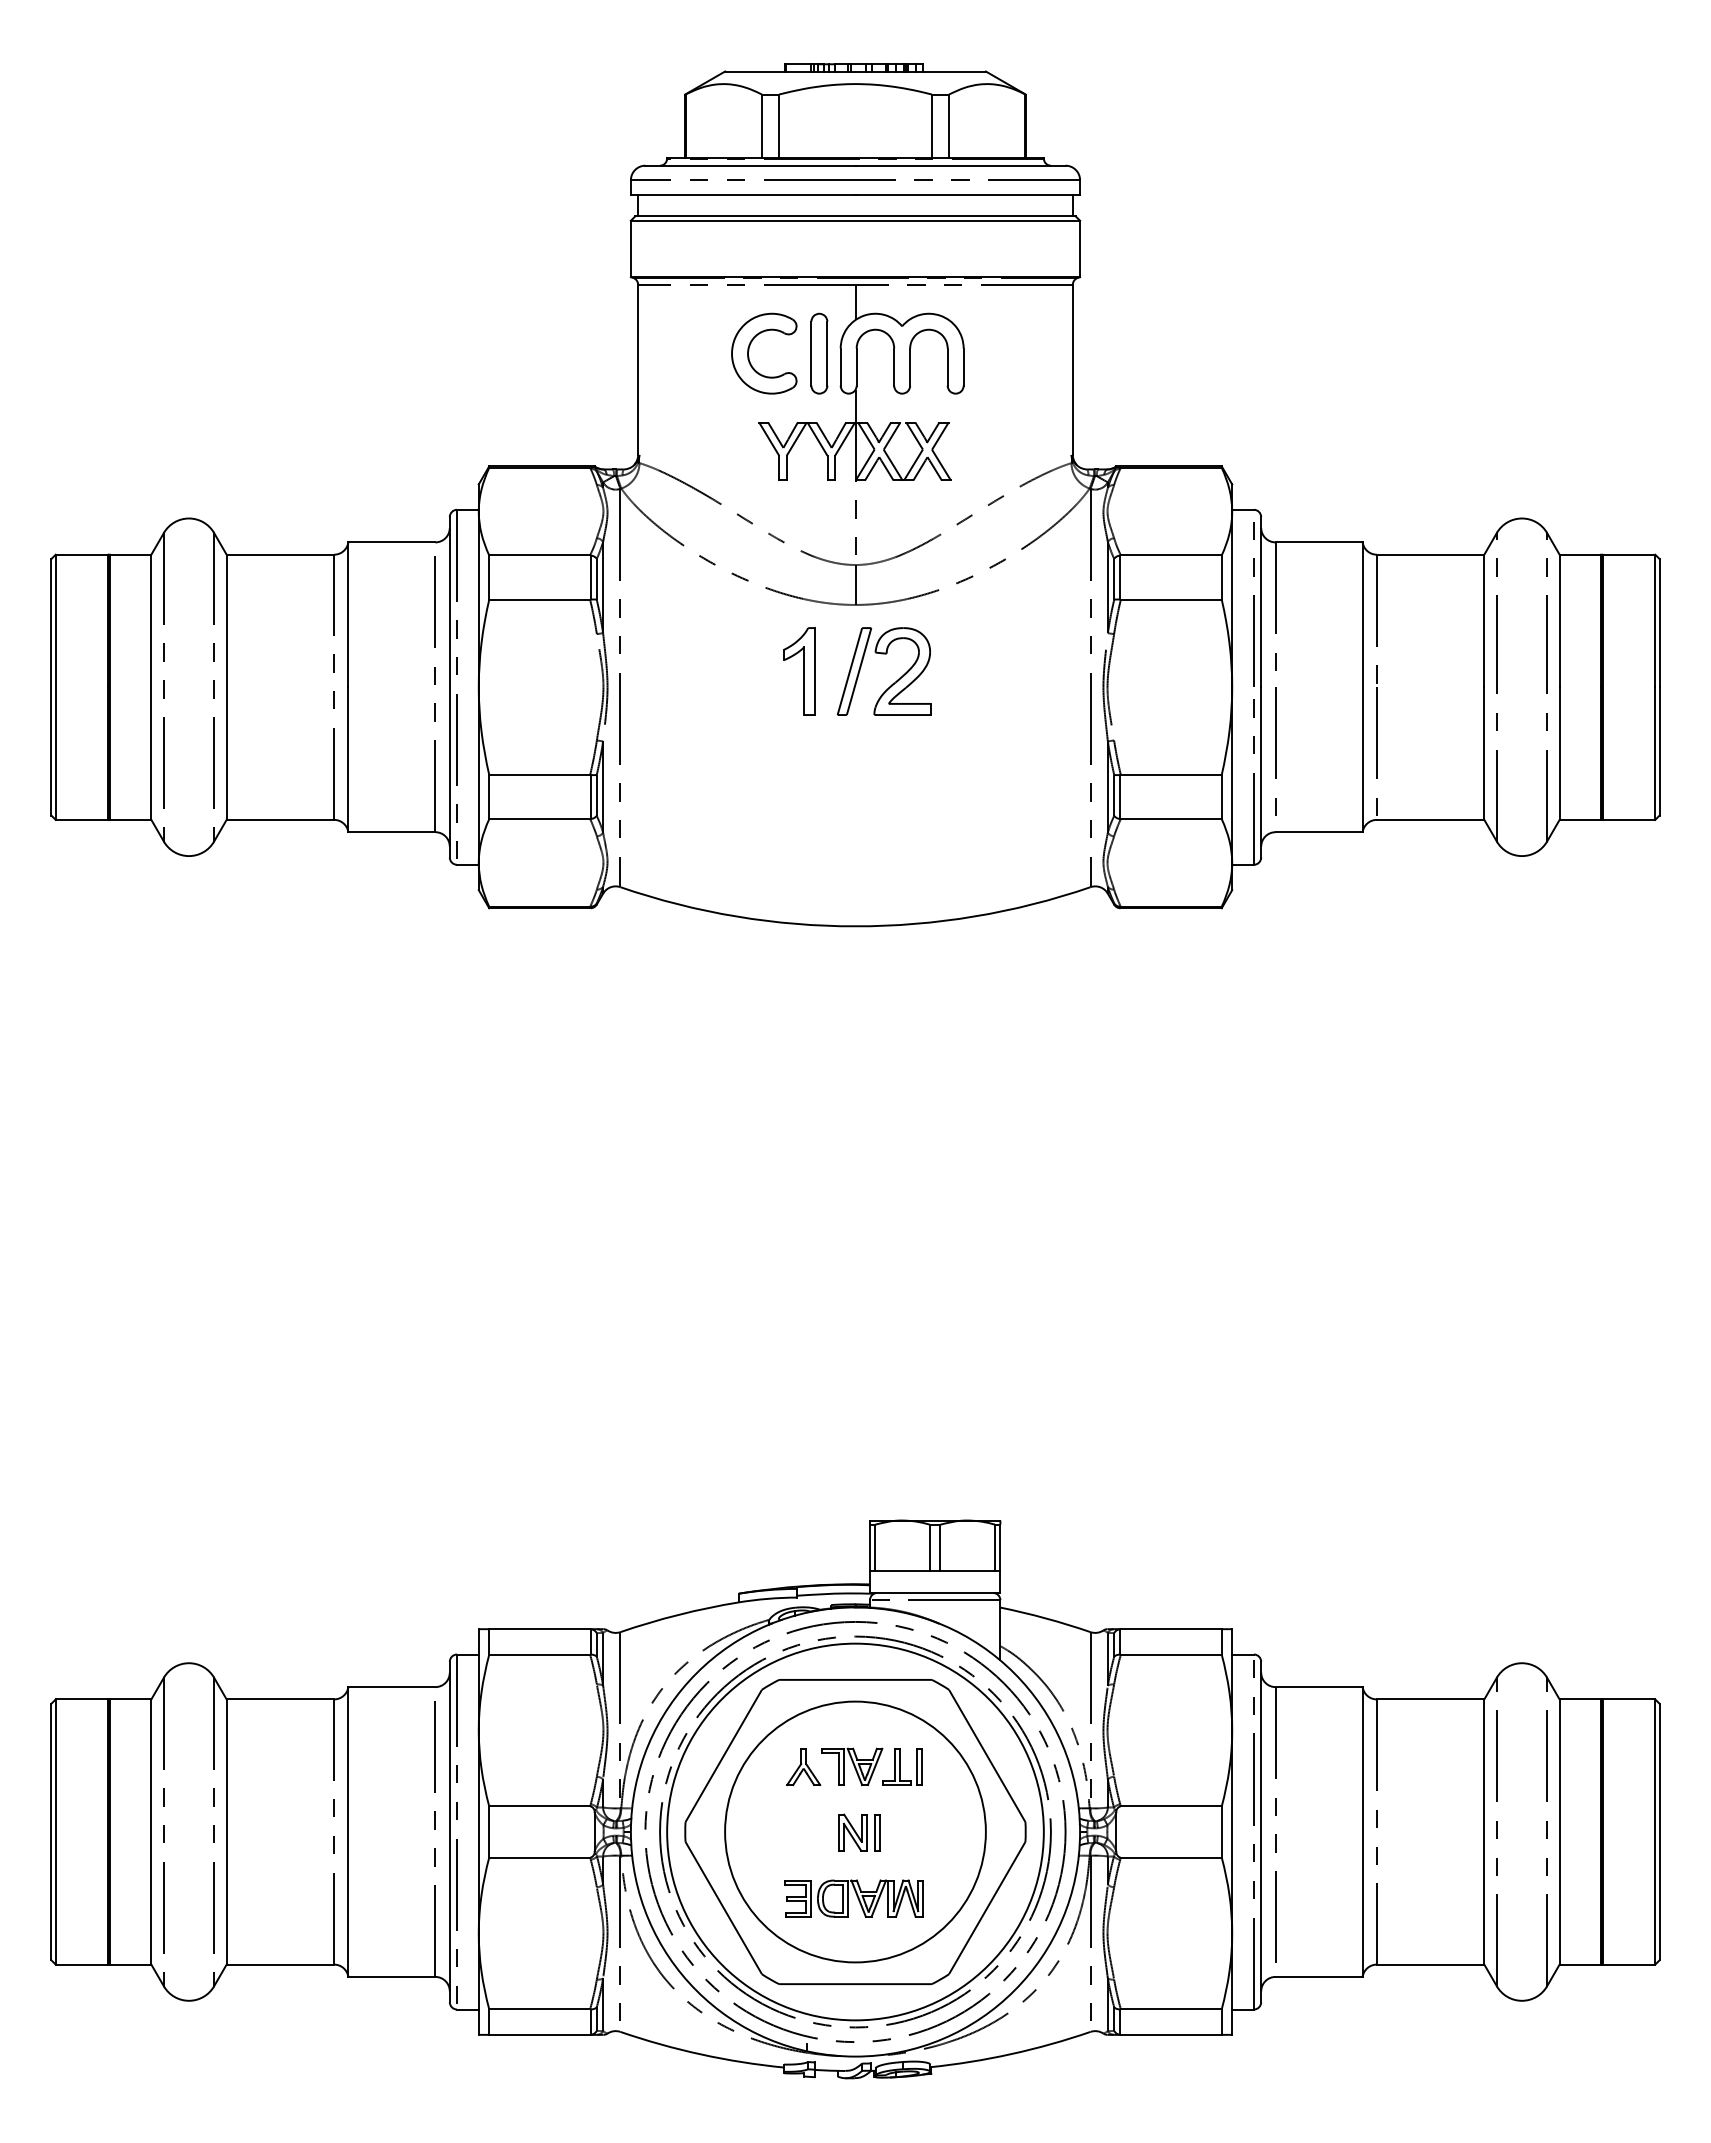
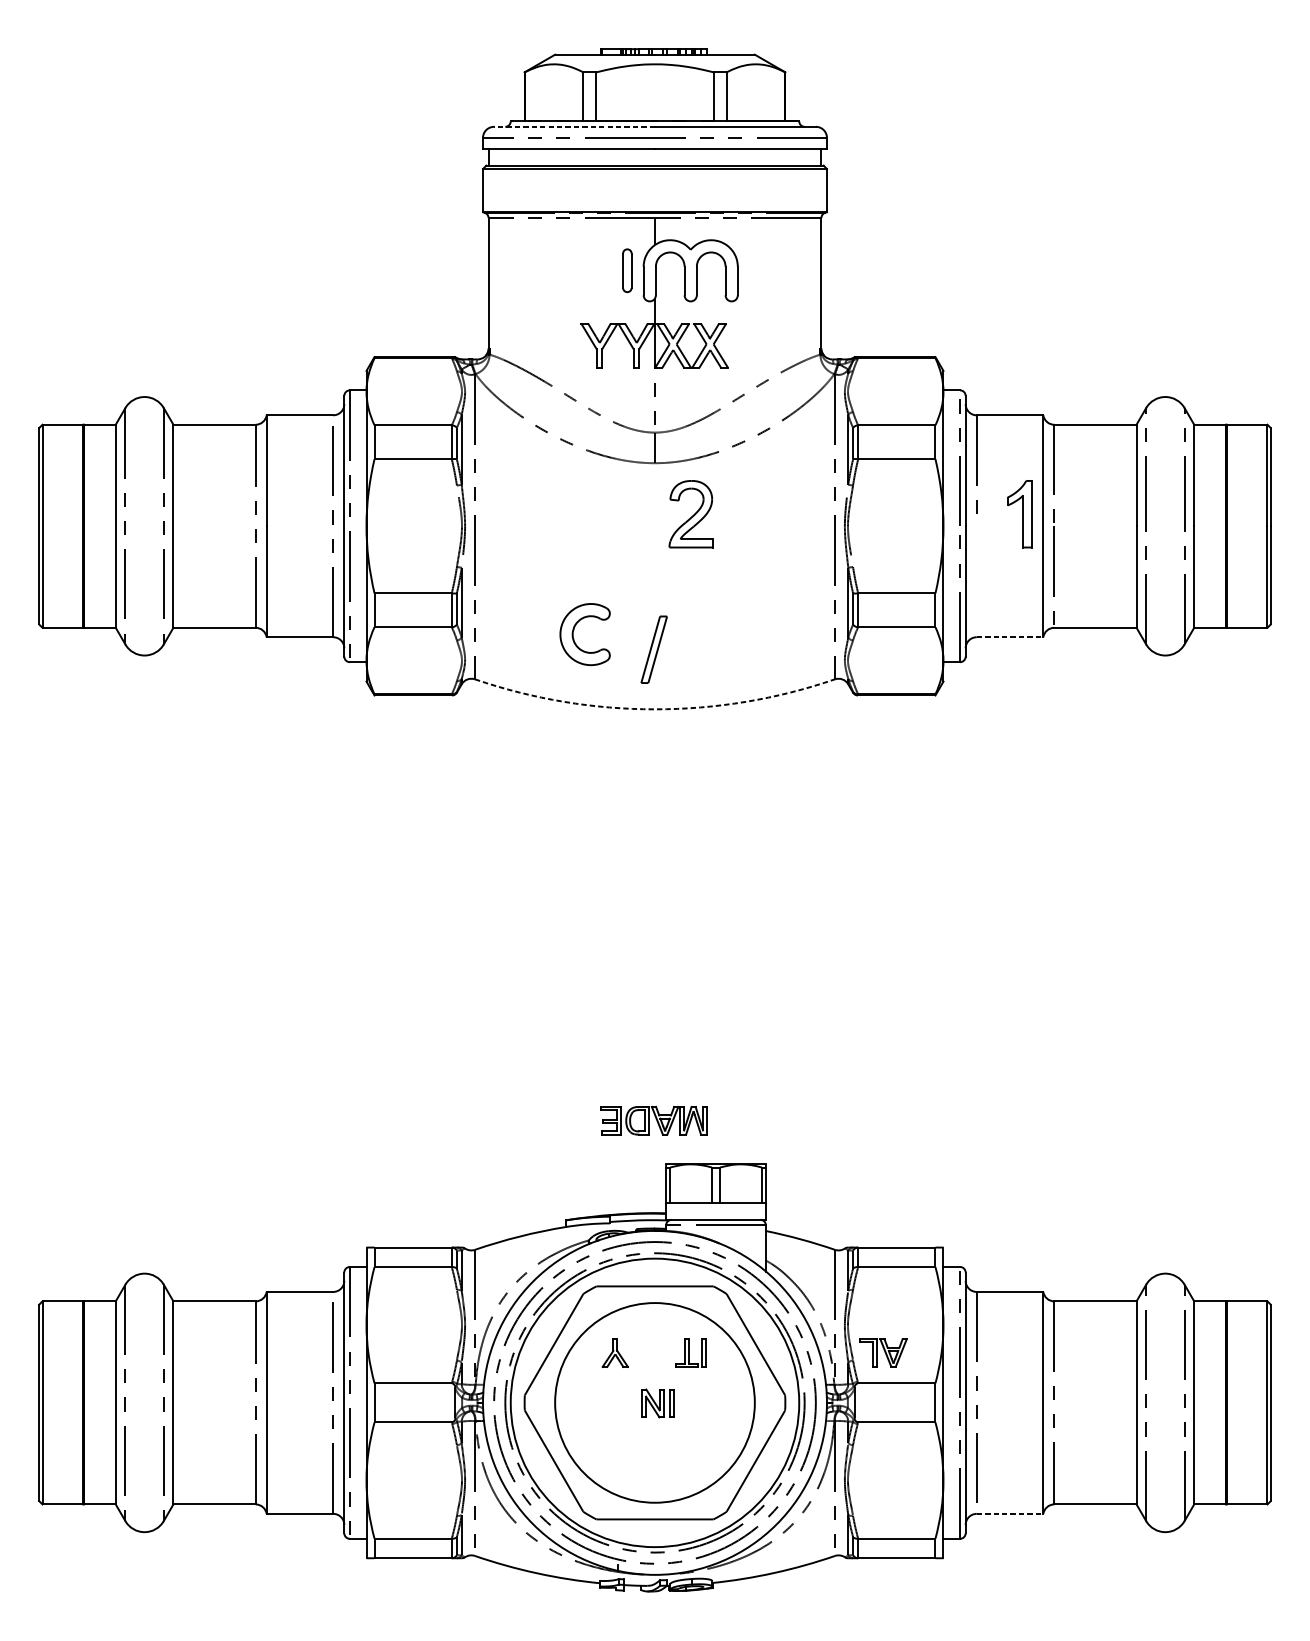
line: (749, 165) -> (573, 126), solid -> dashed
part: (749, 350) -> (573, 632), moved
part: (819, 353) -> (627, 270), size x0.7
part: (799, 671) -> (1019, 514), moved
part: (854, 671) -> (654, 649), moved
line: (1275, 751) -> (976, 575), removed
line: (1319, 832) -> (1010, 637), solid -> dashed
arc: (855, 926) -> (655, 709), solid -> dashed
part: (852, 1766) -> (883, 1352), moved
part: (853, 1898) -> (653, 1120), moved
line: (1319, 1976) -> (1010, 1513), solid -> dashed

